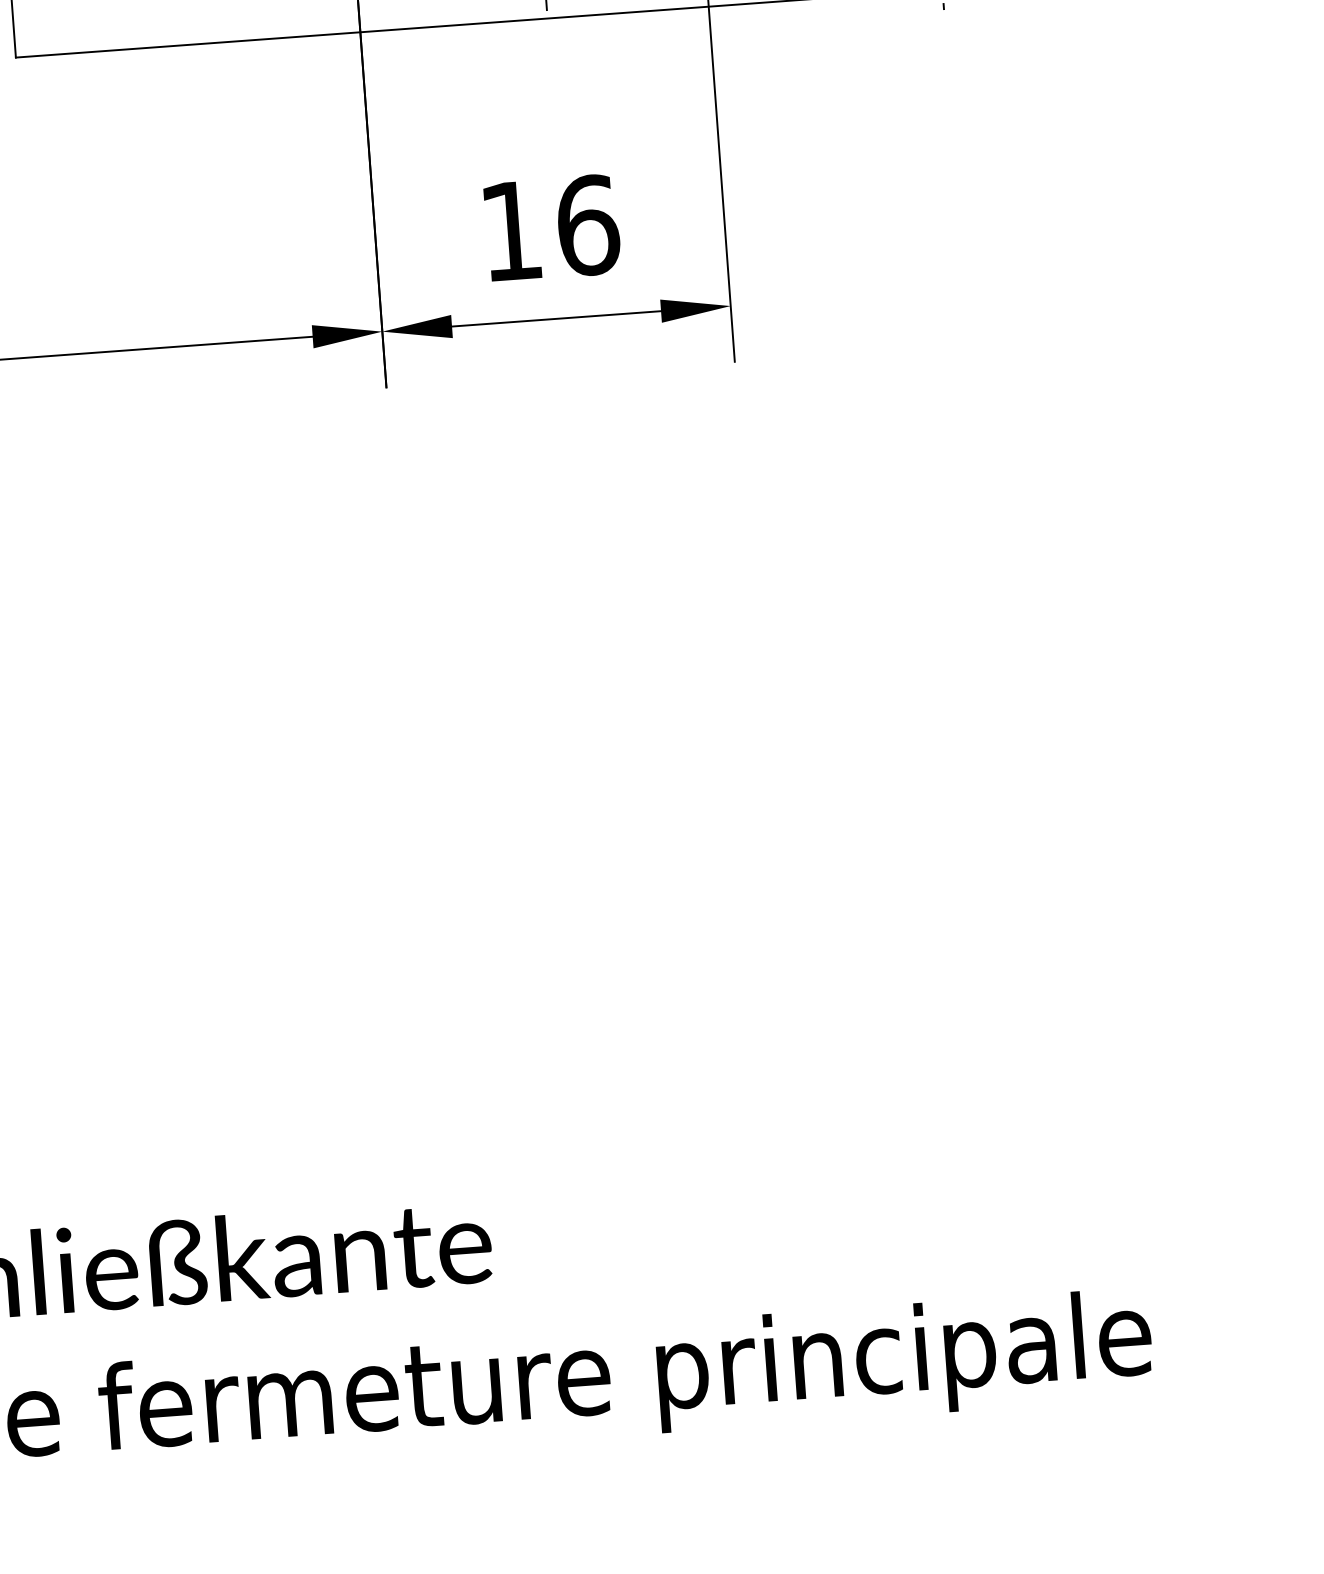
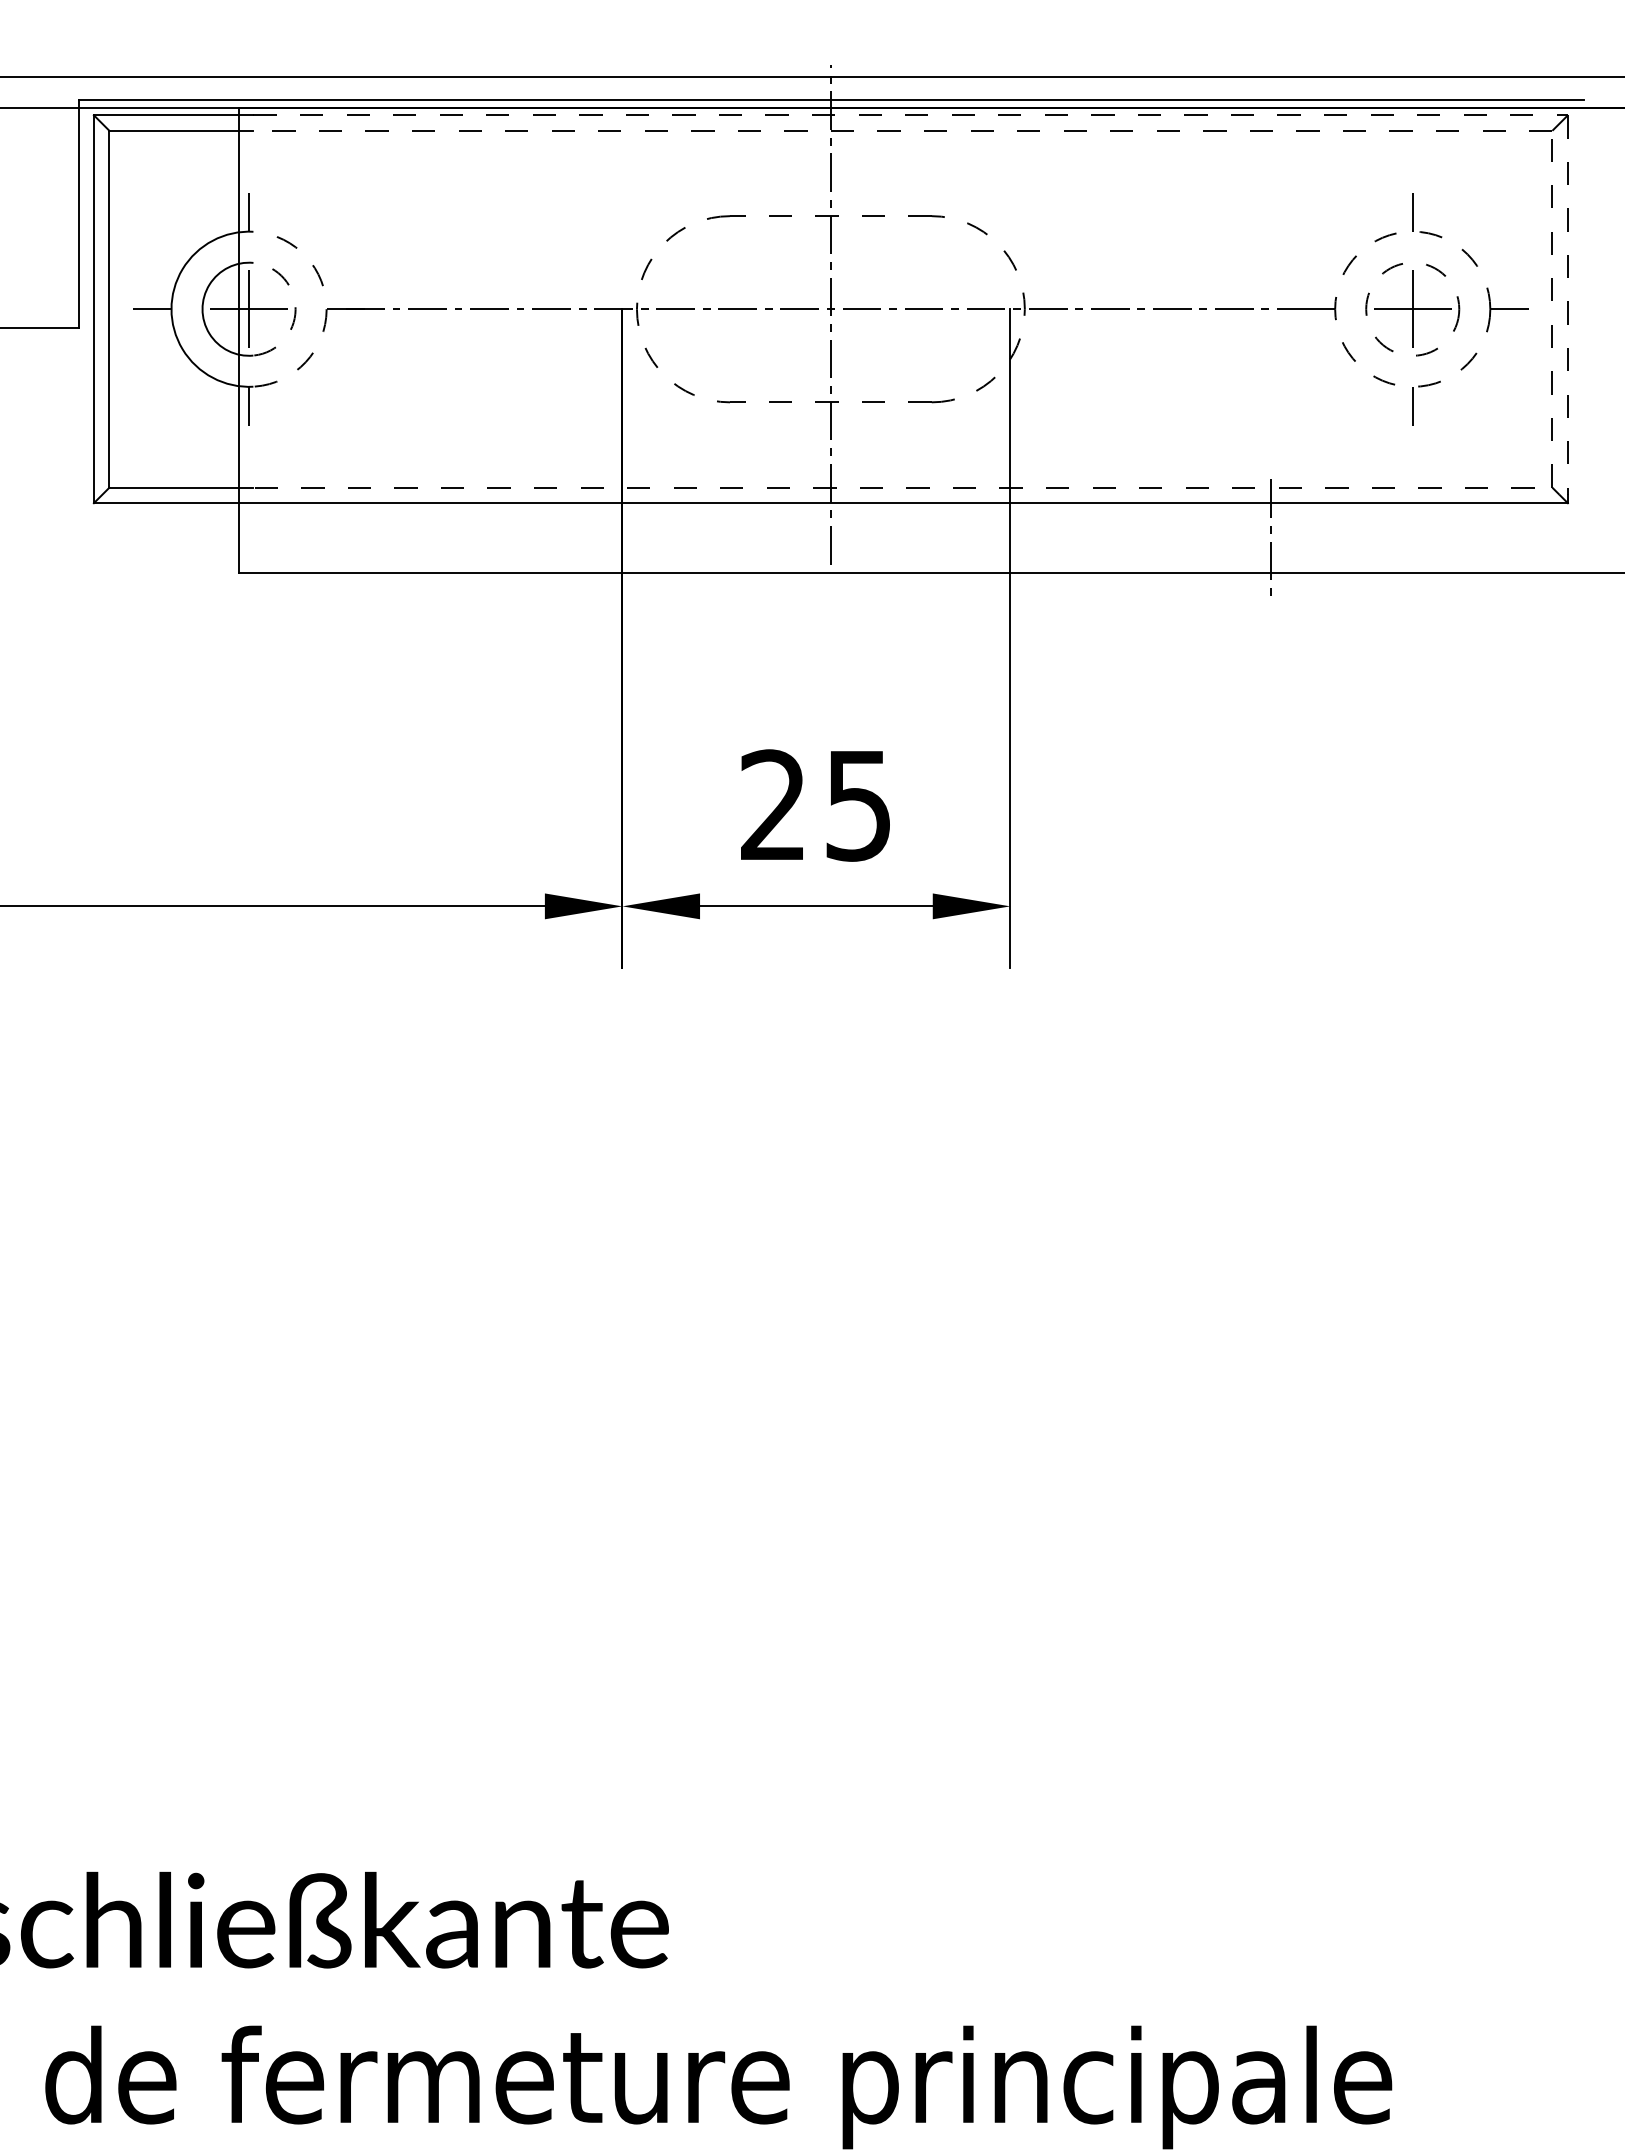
text: (550, 228) -> (817, 805), 16 -> 25

